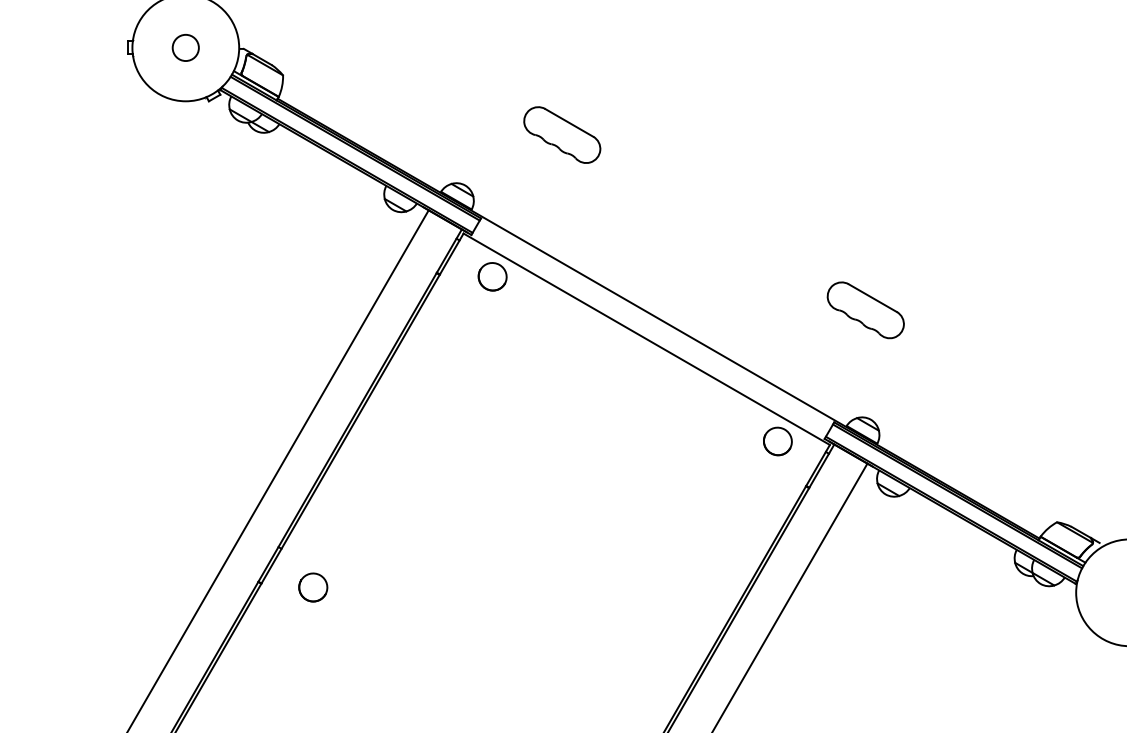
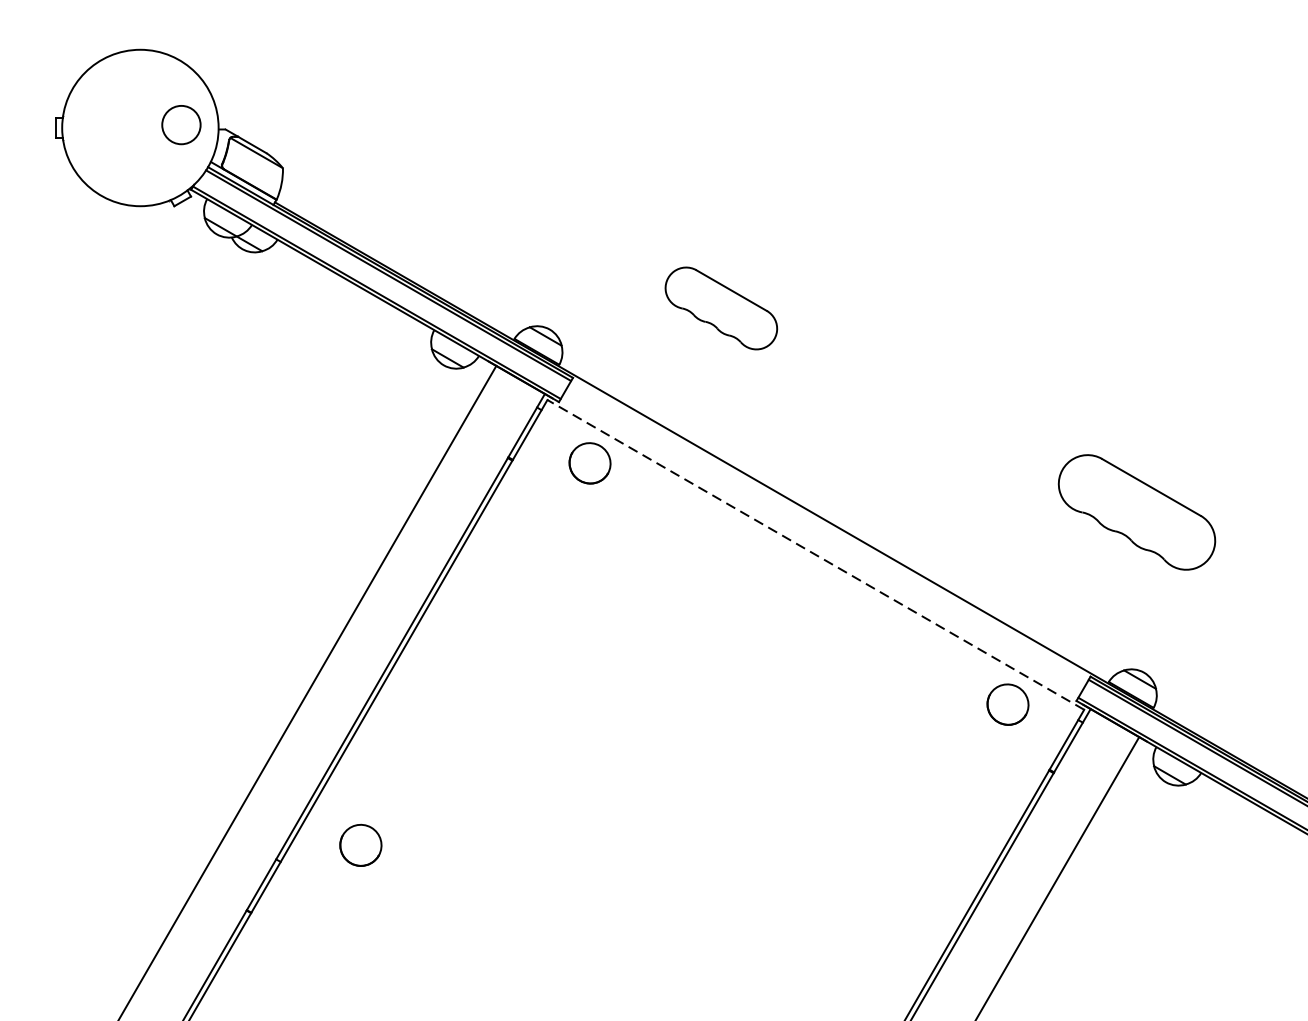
circle: (185, 47) -> (180, 124), moved
part: (562, 134) -> (721, 307), moved
part: (865, 310) -> (1136, 512), size x1.4
line: (646, 339) -> (815, 555), solid -> dashed
part: (313, 587) -> (361, 845), moved

